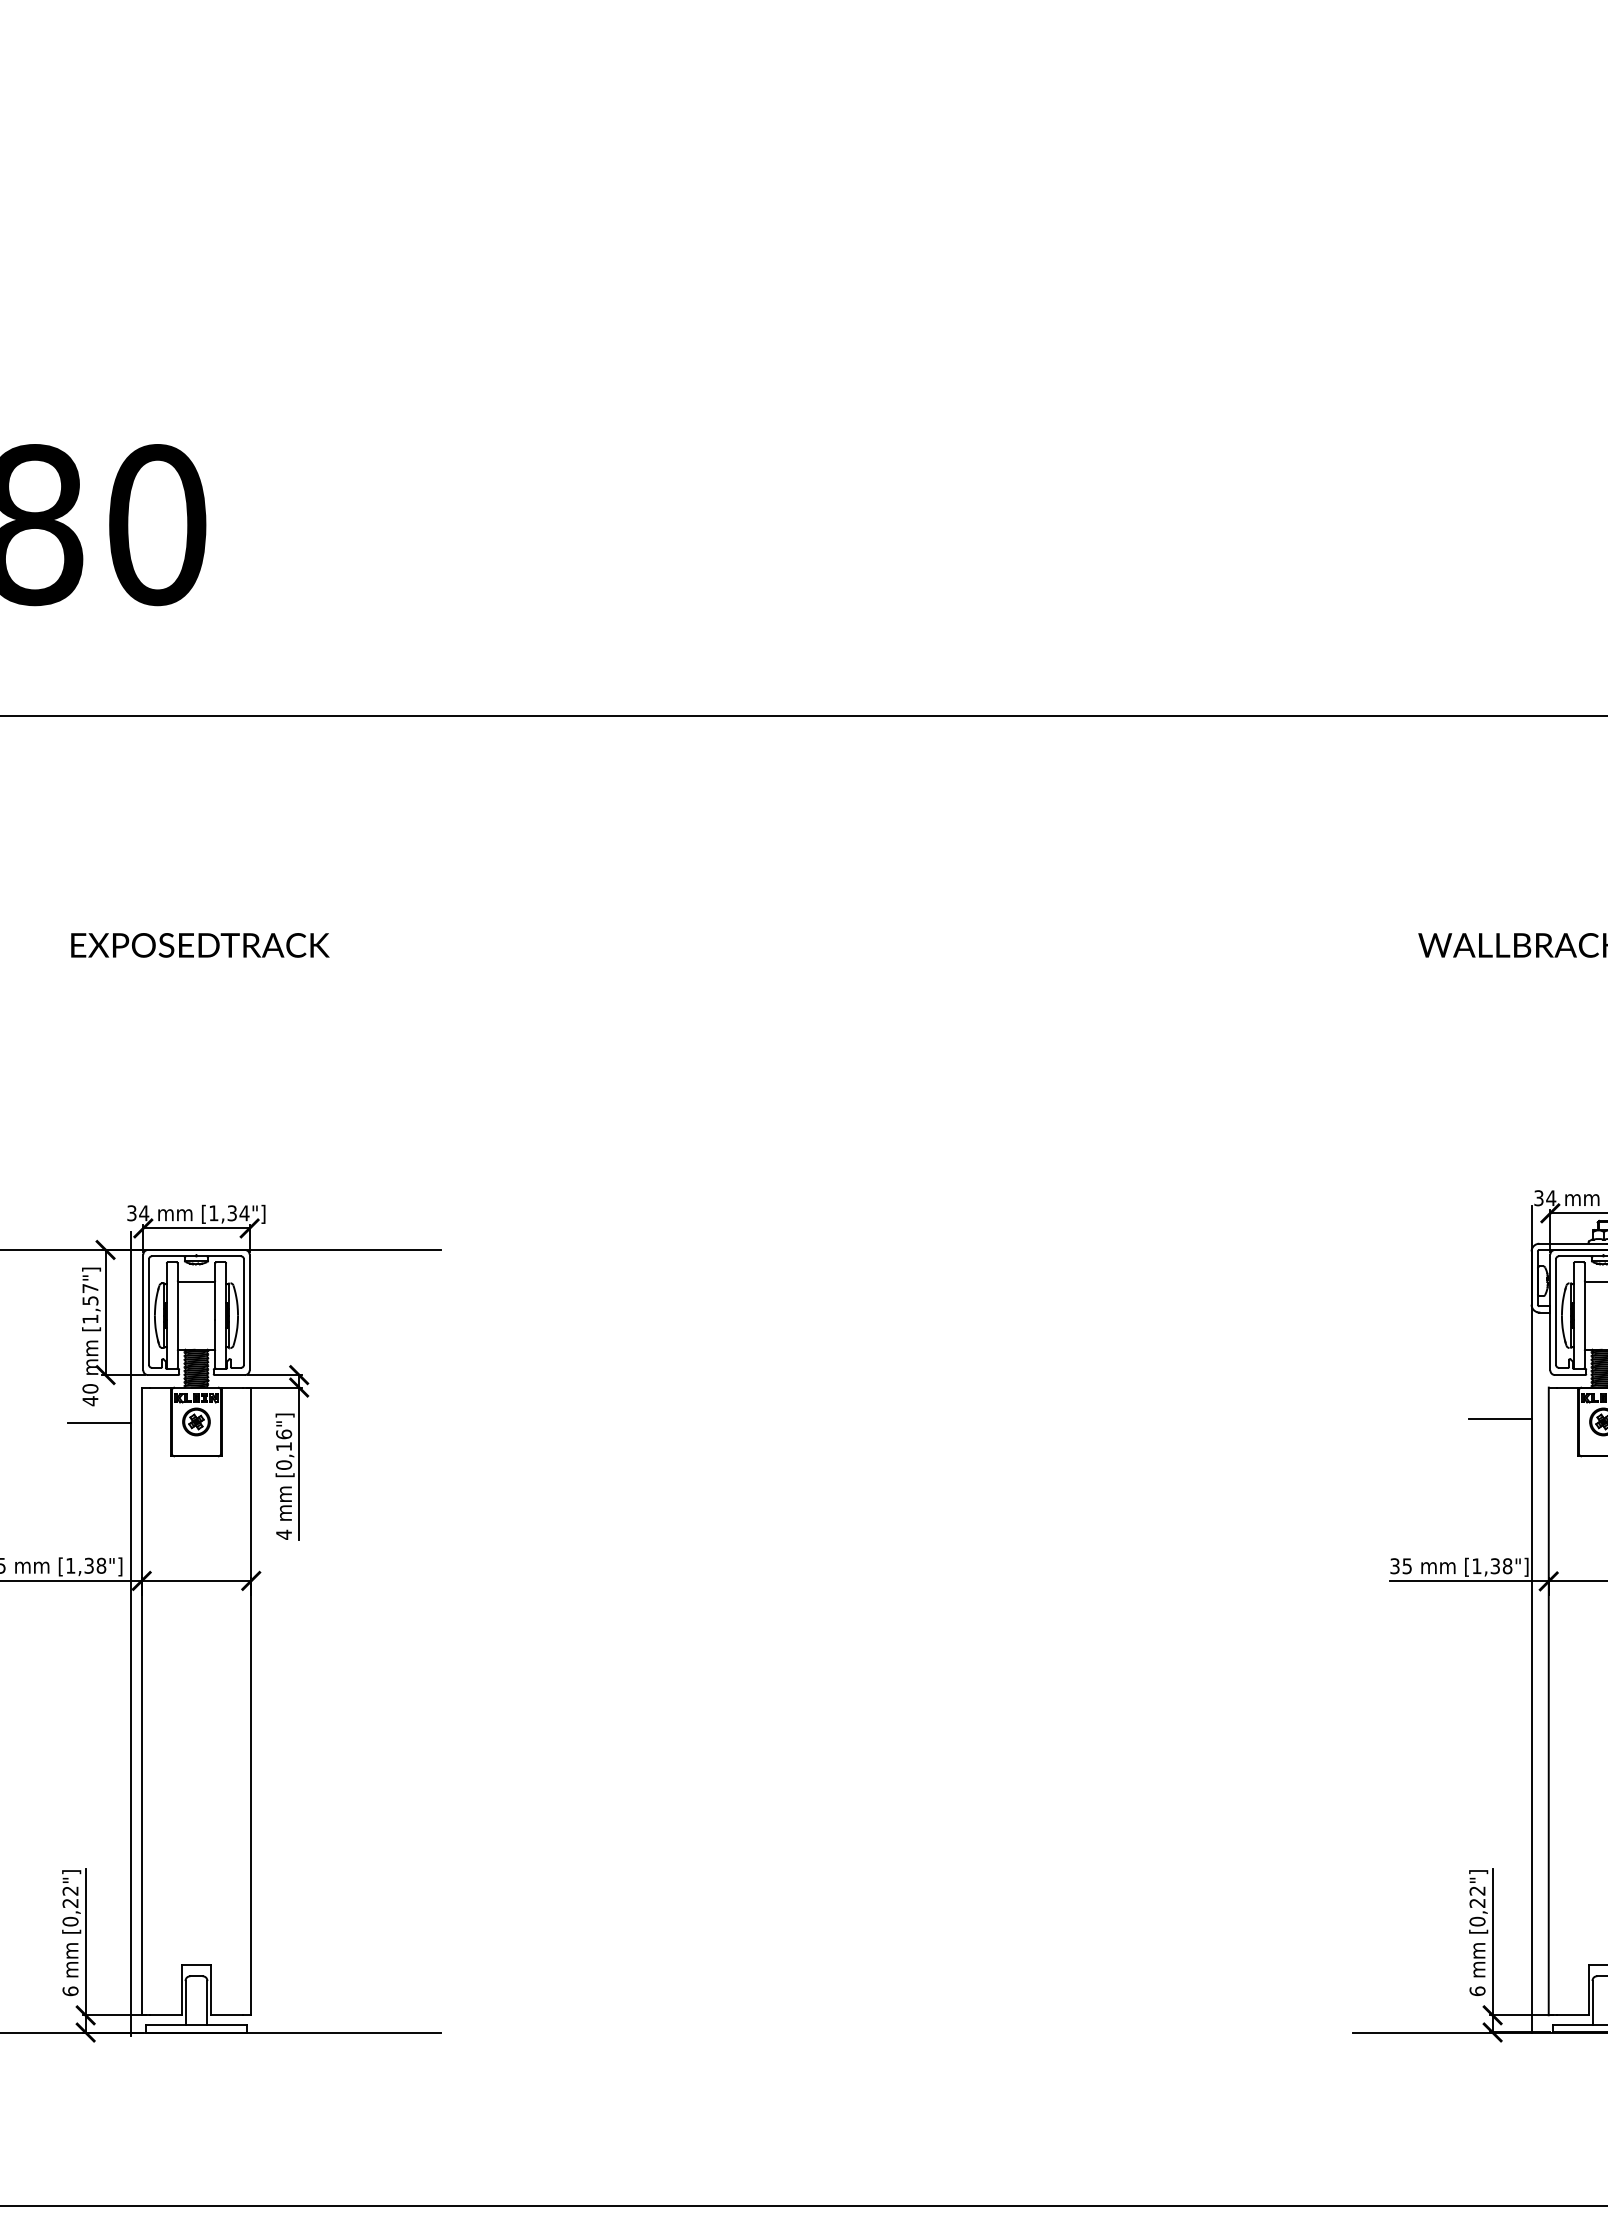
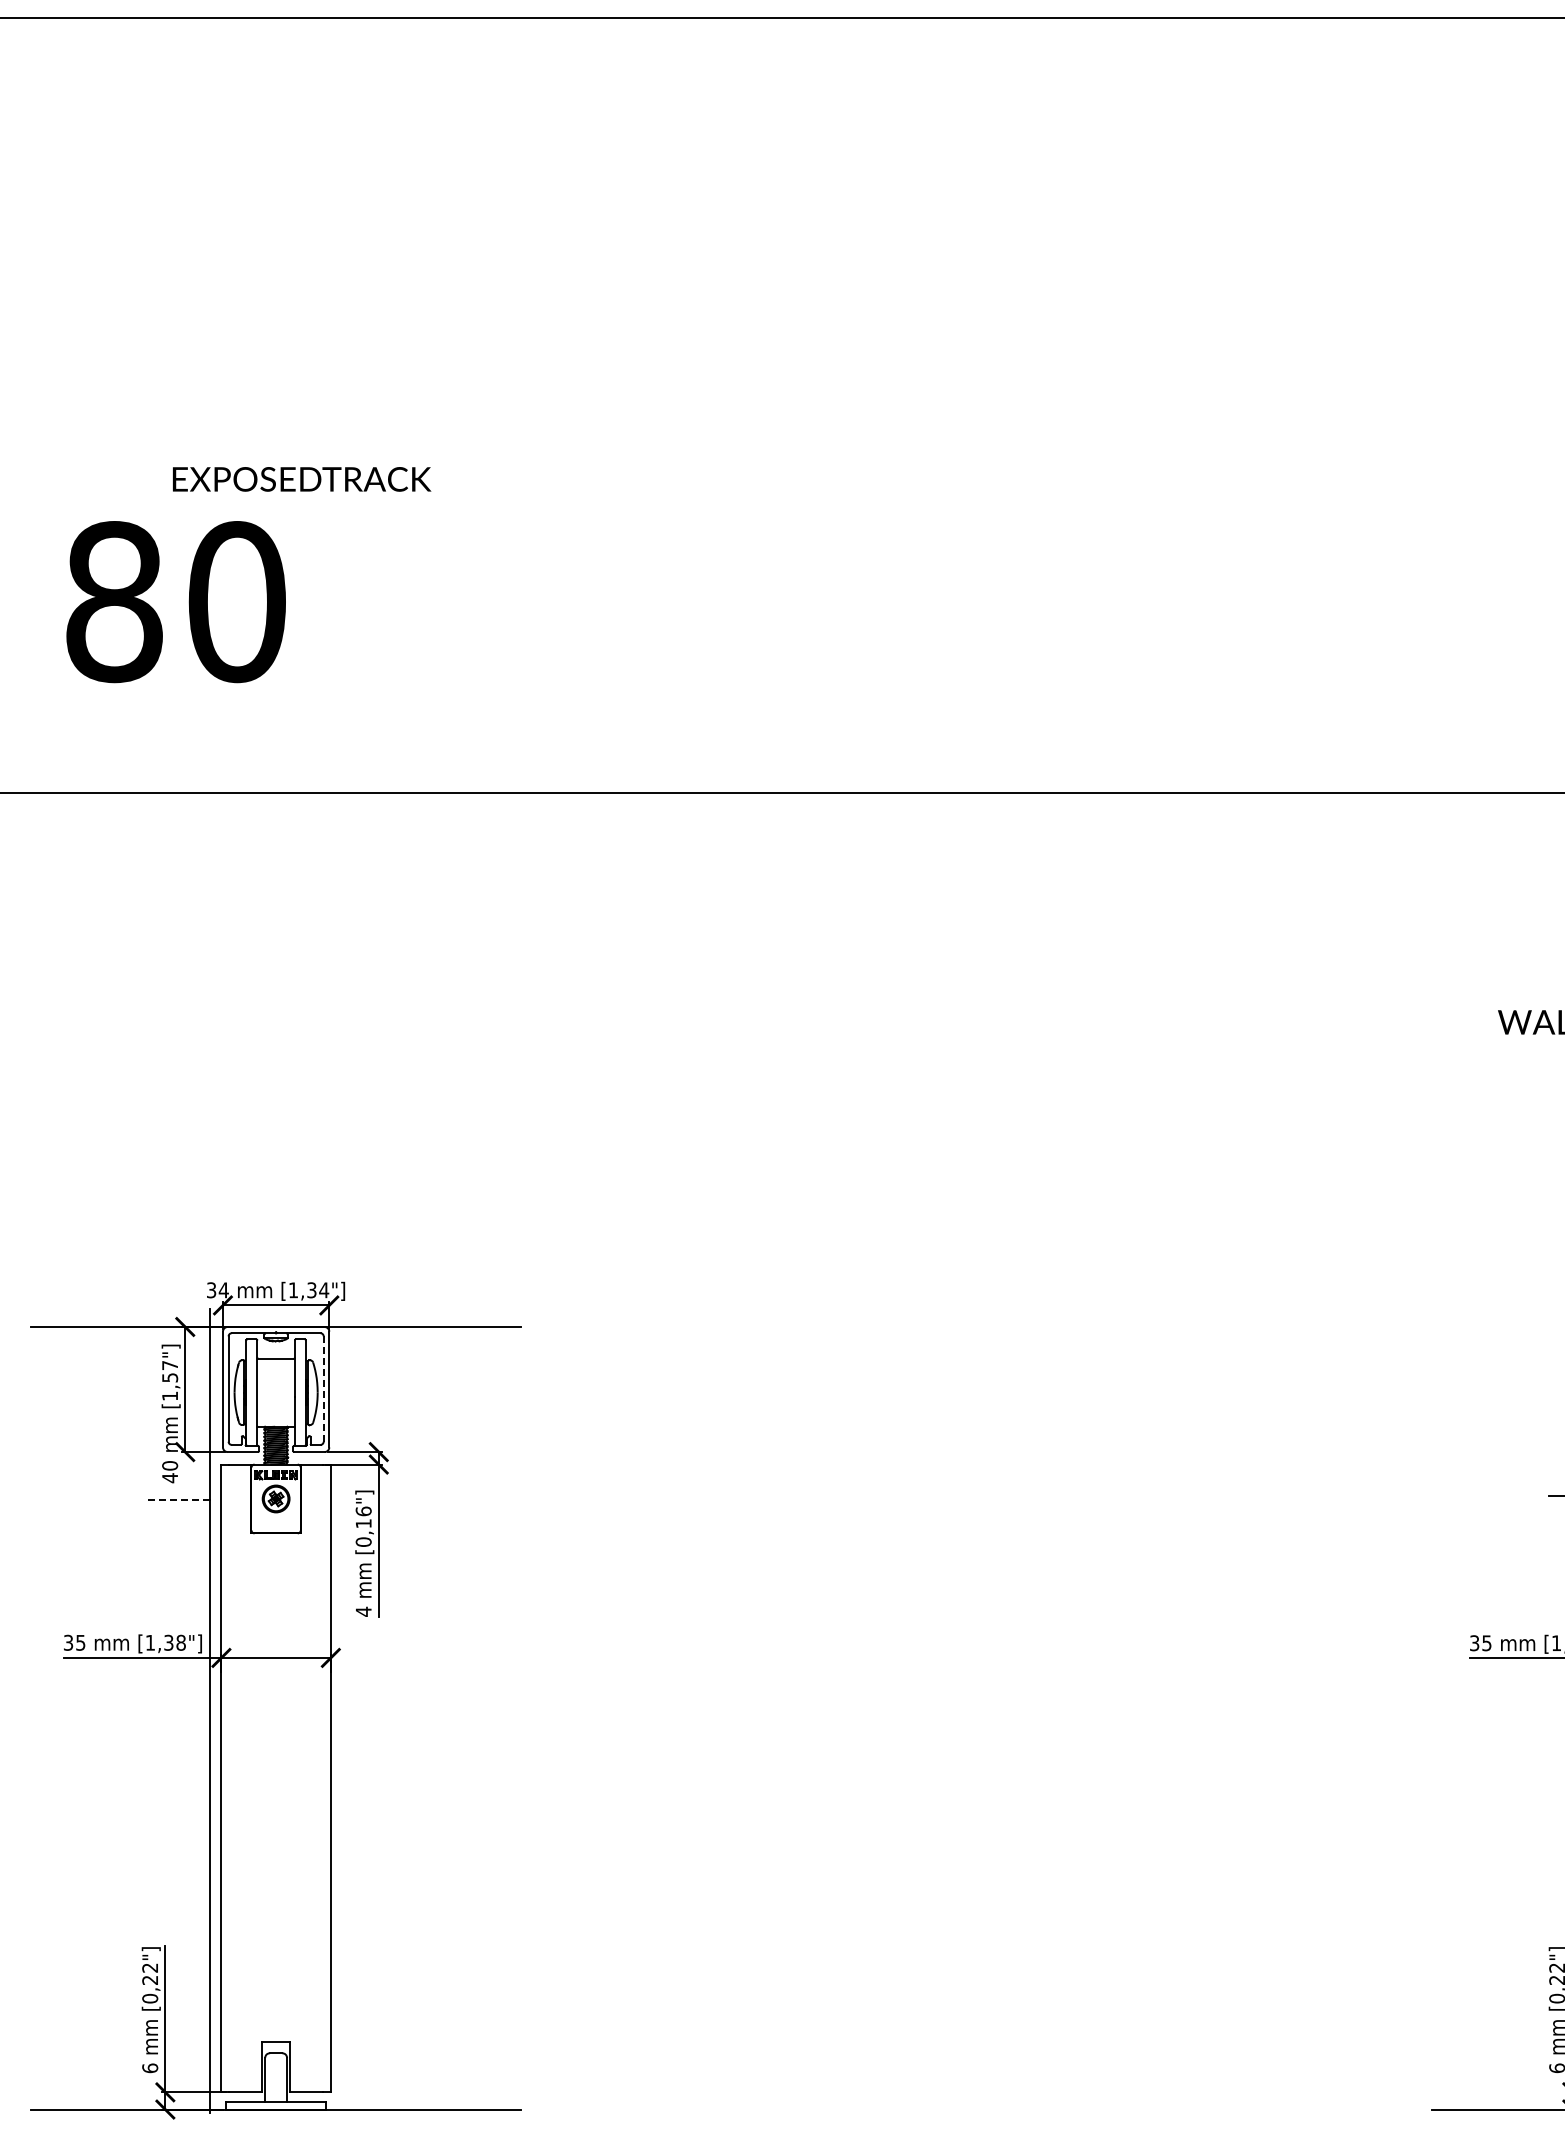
text: (200, 945) -> (302, 479), moved
line: (244, 1312) -> (324, 1389), solid -> dashed
line: (99, 1423) -> (179, 1500), solid -> dashed

